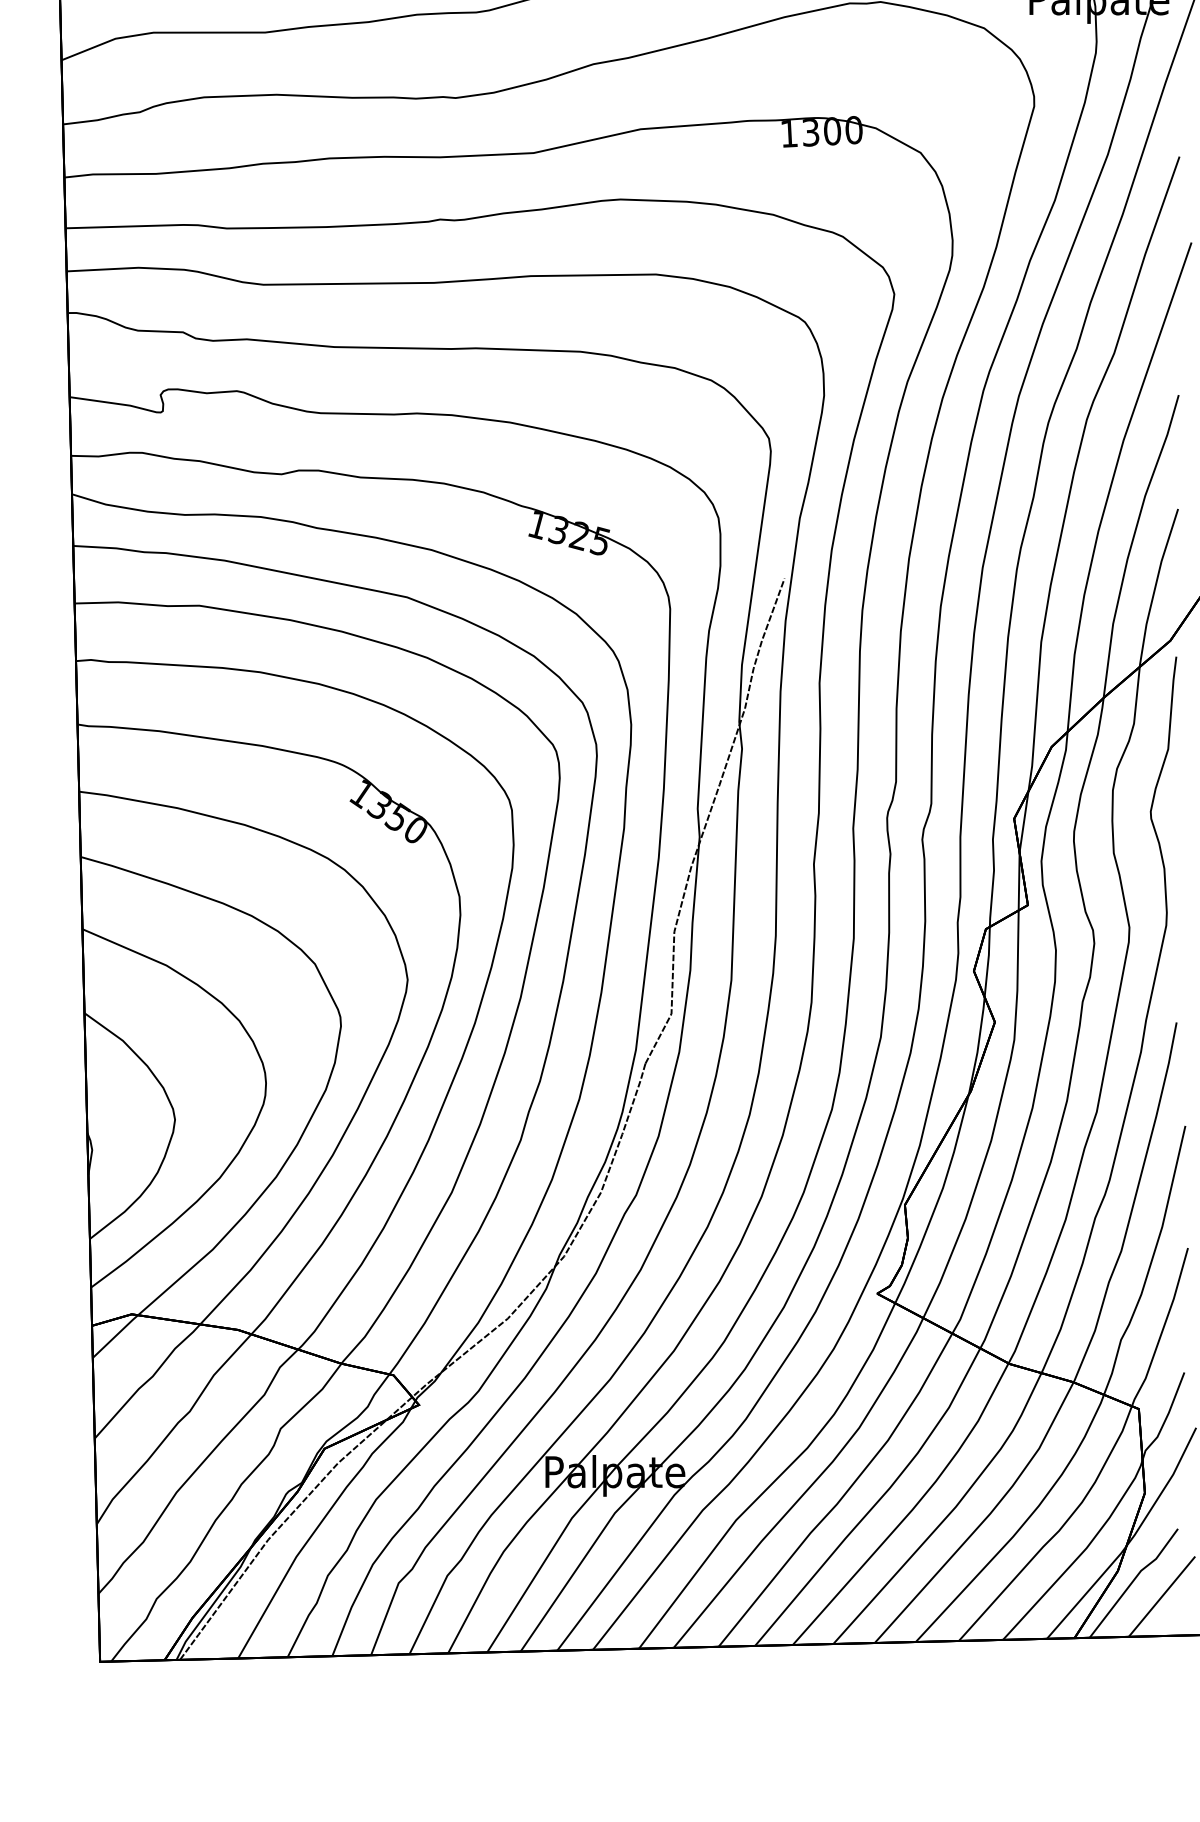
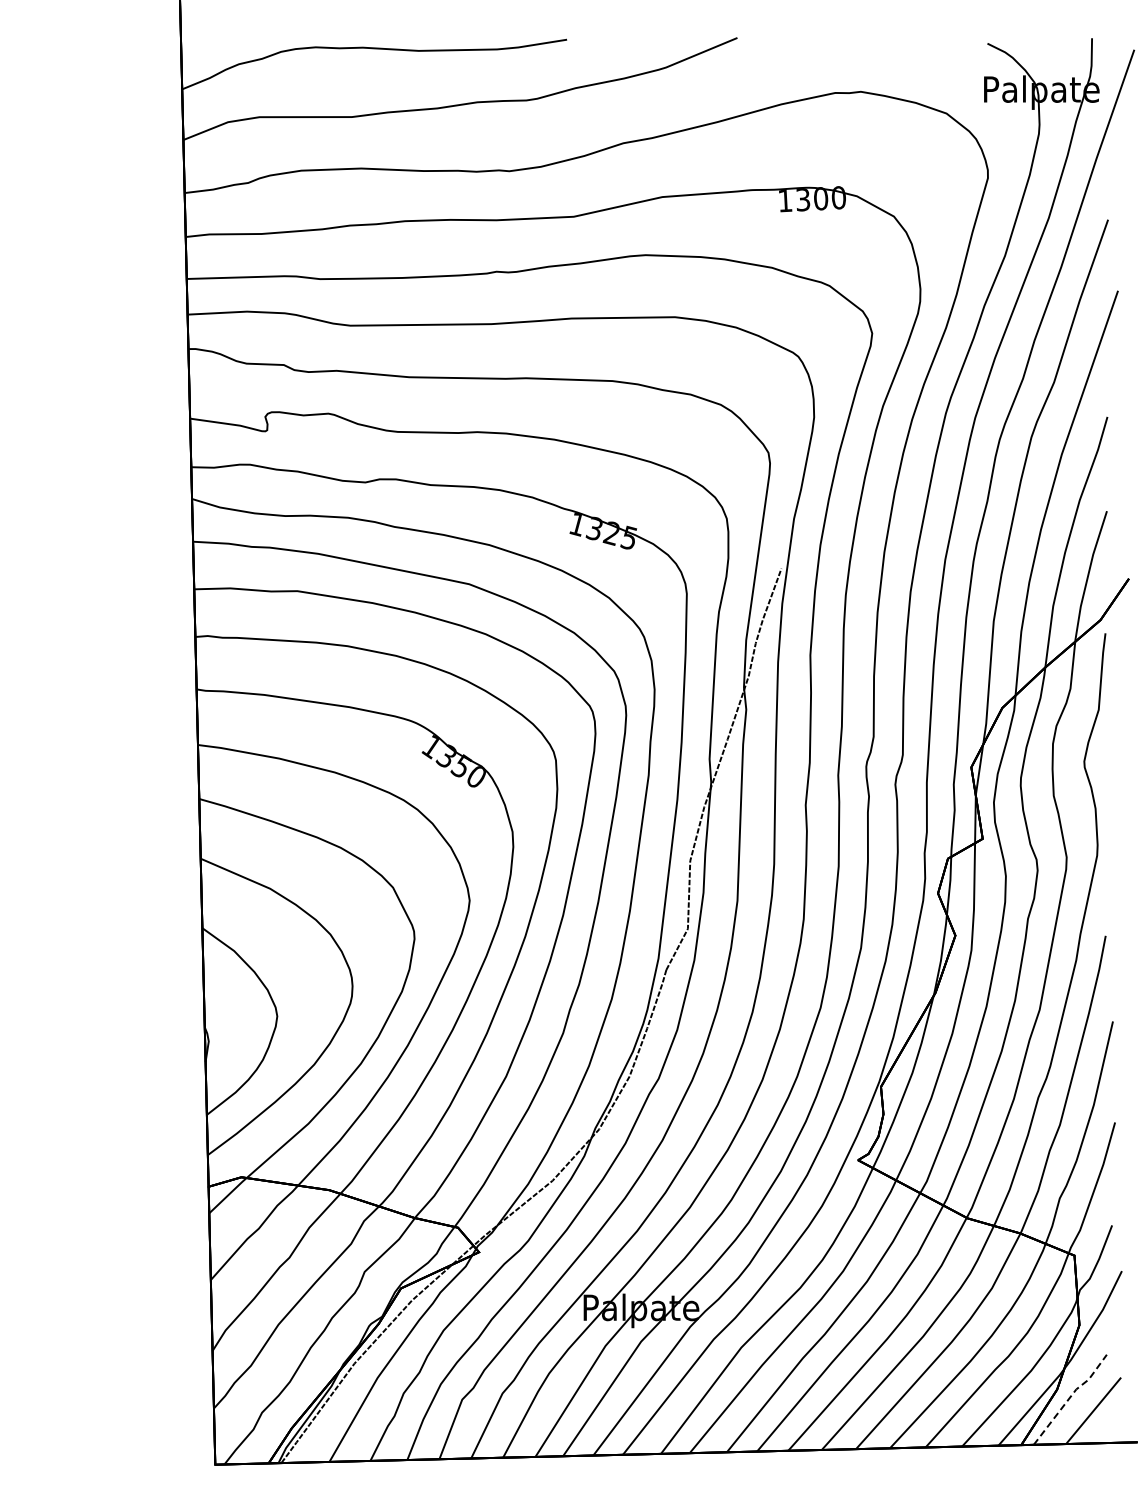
line: (1134, 1580) -> (1070, 1397), solid -> dashed

